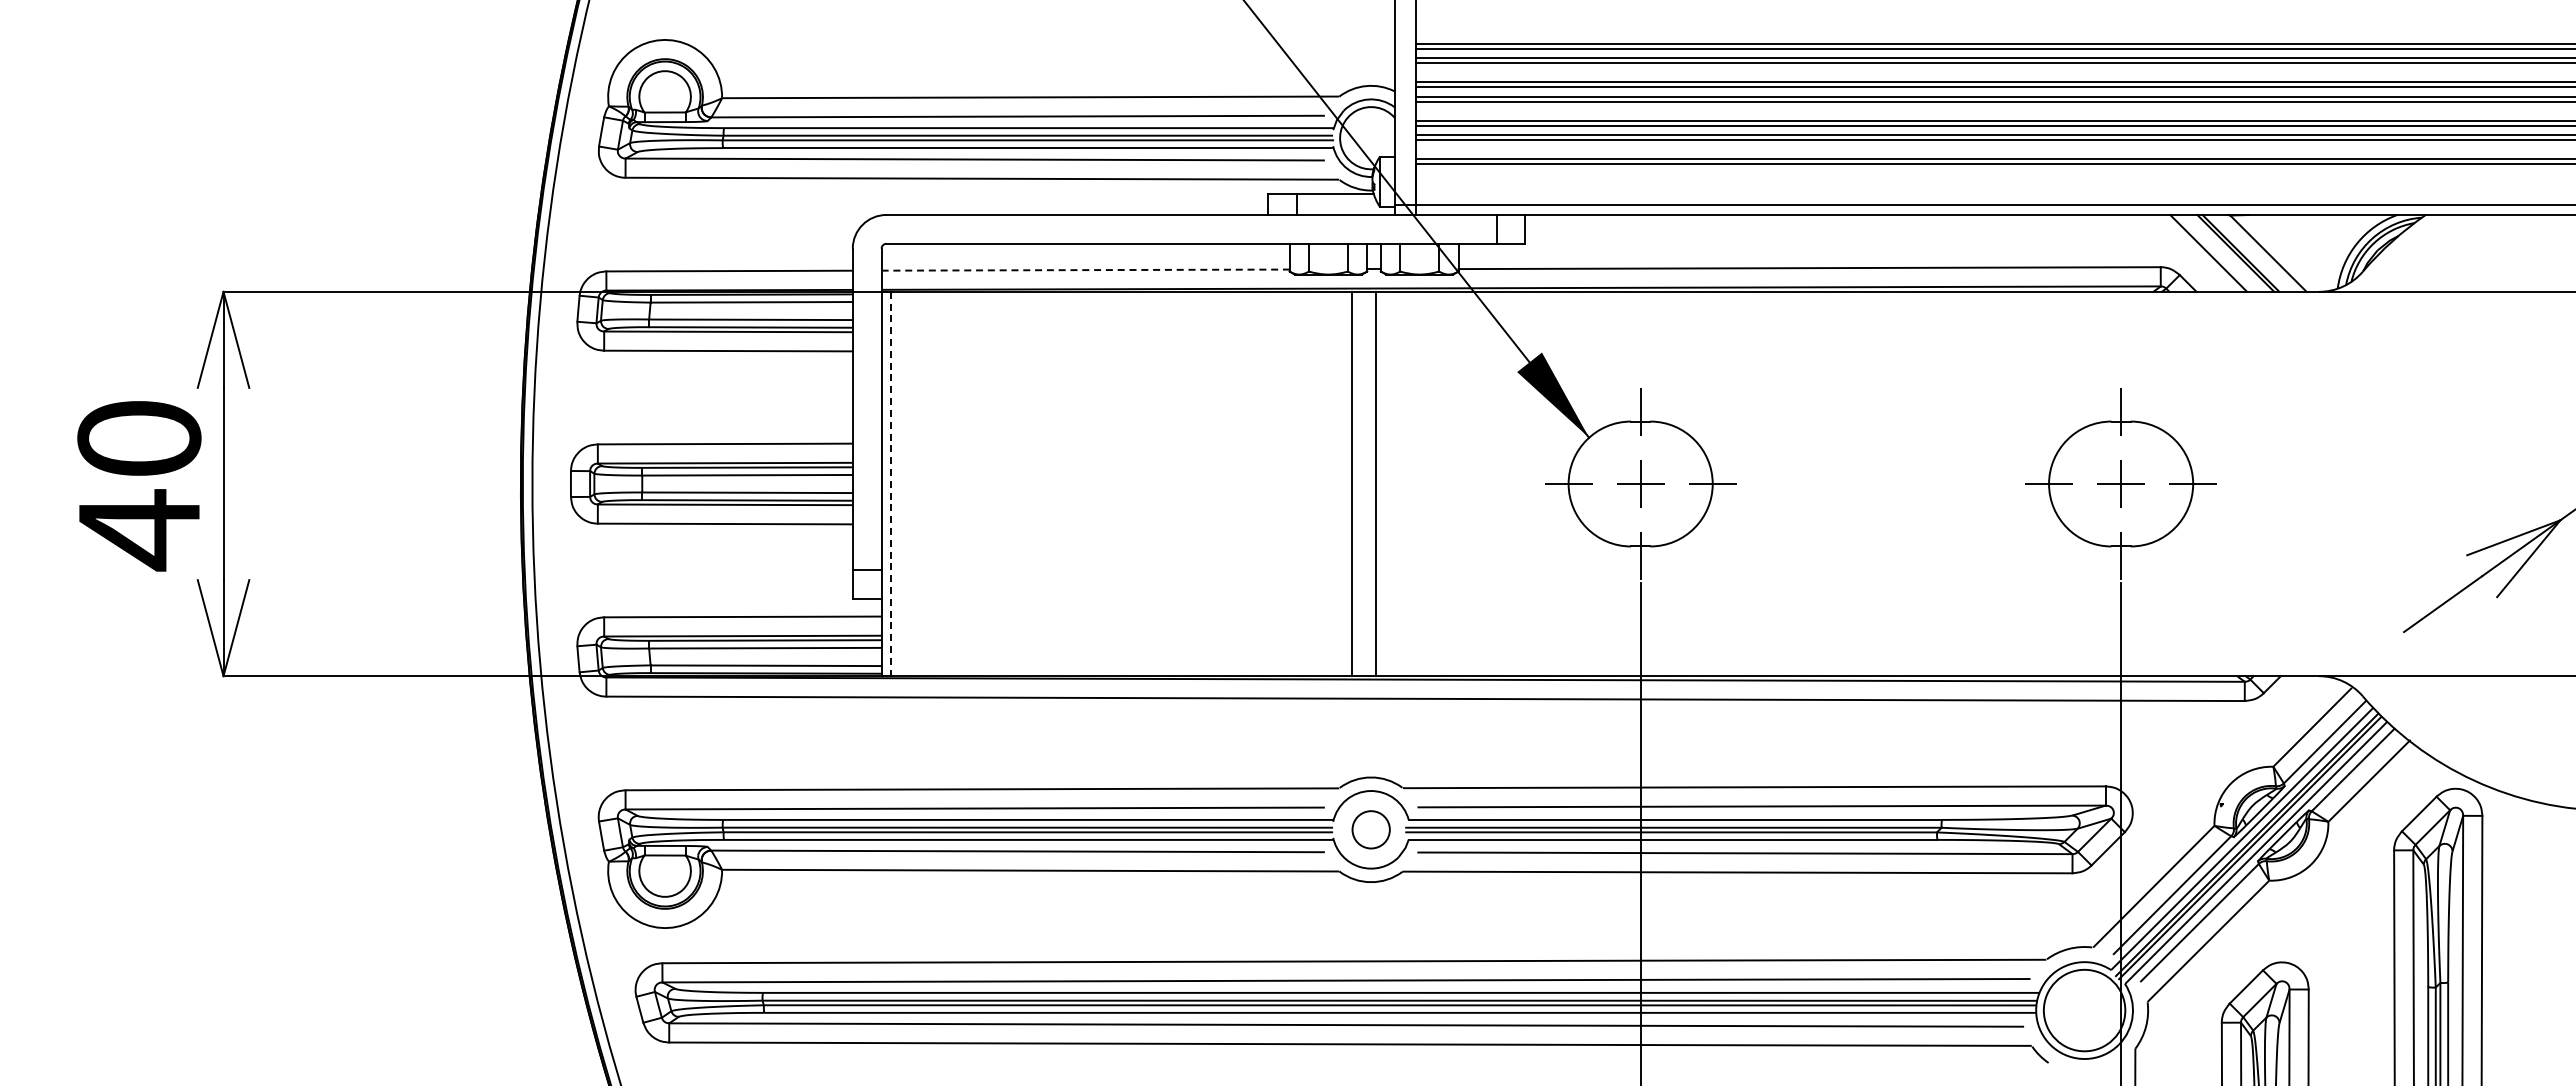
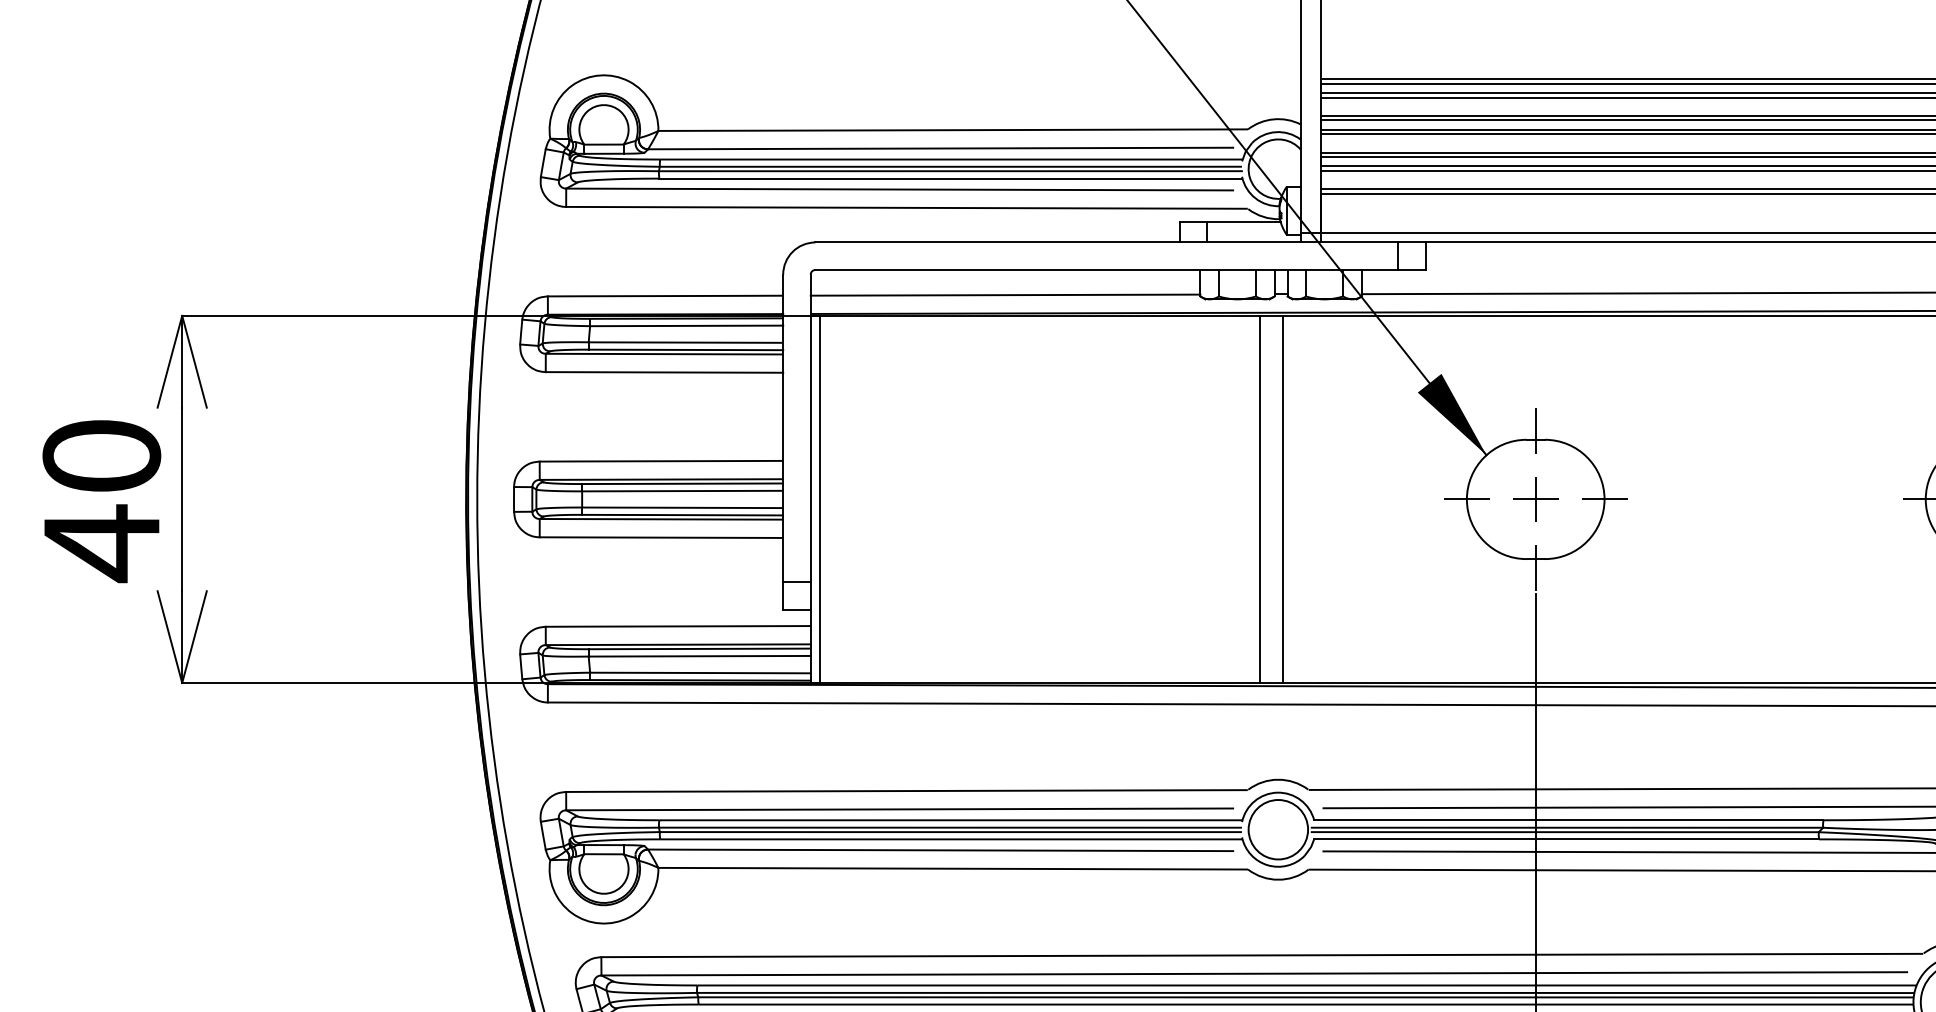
line: (1085, 270) -> (1005, 295), dashed -> solid
line: (891, 484) -> (820, 499), dashed -> solid
circle: (1371, 829) -> (1278, 829), size x1.67

